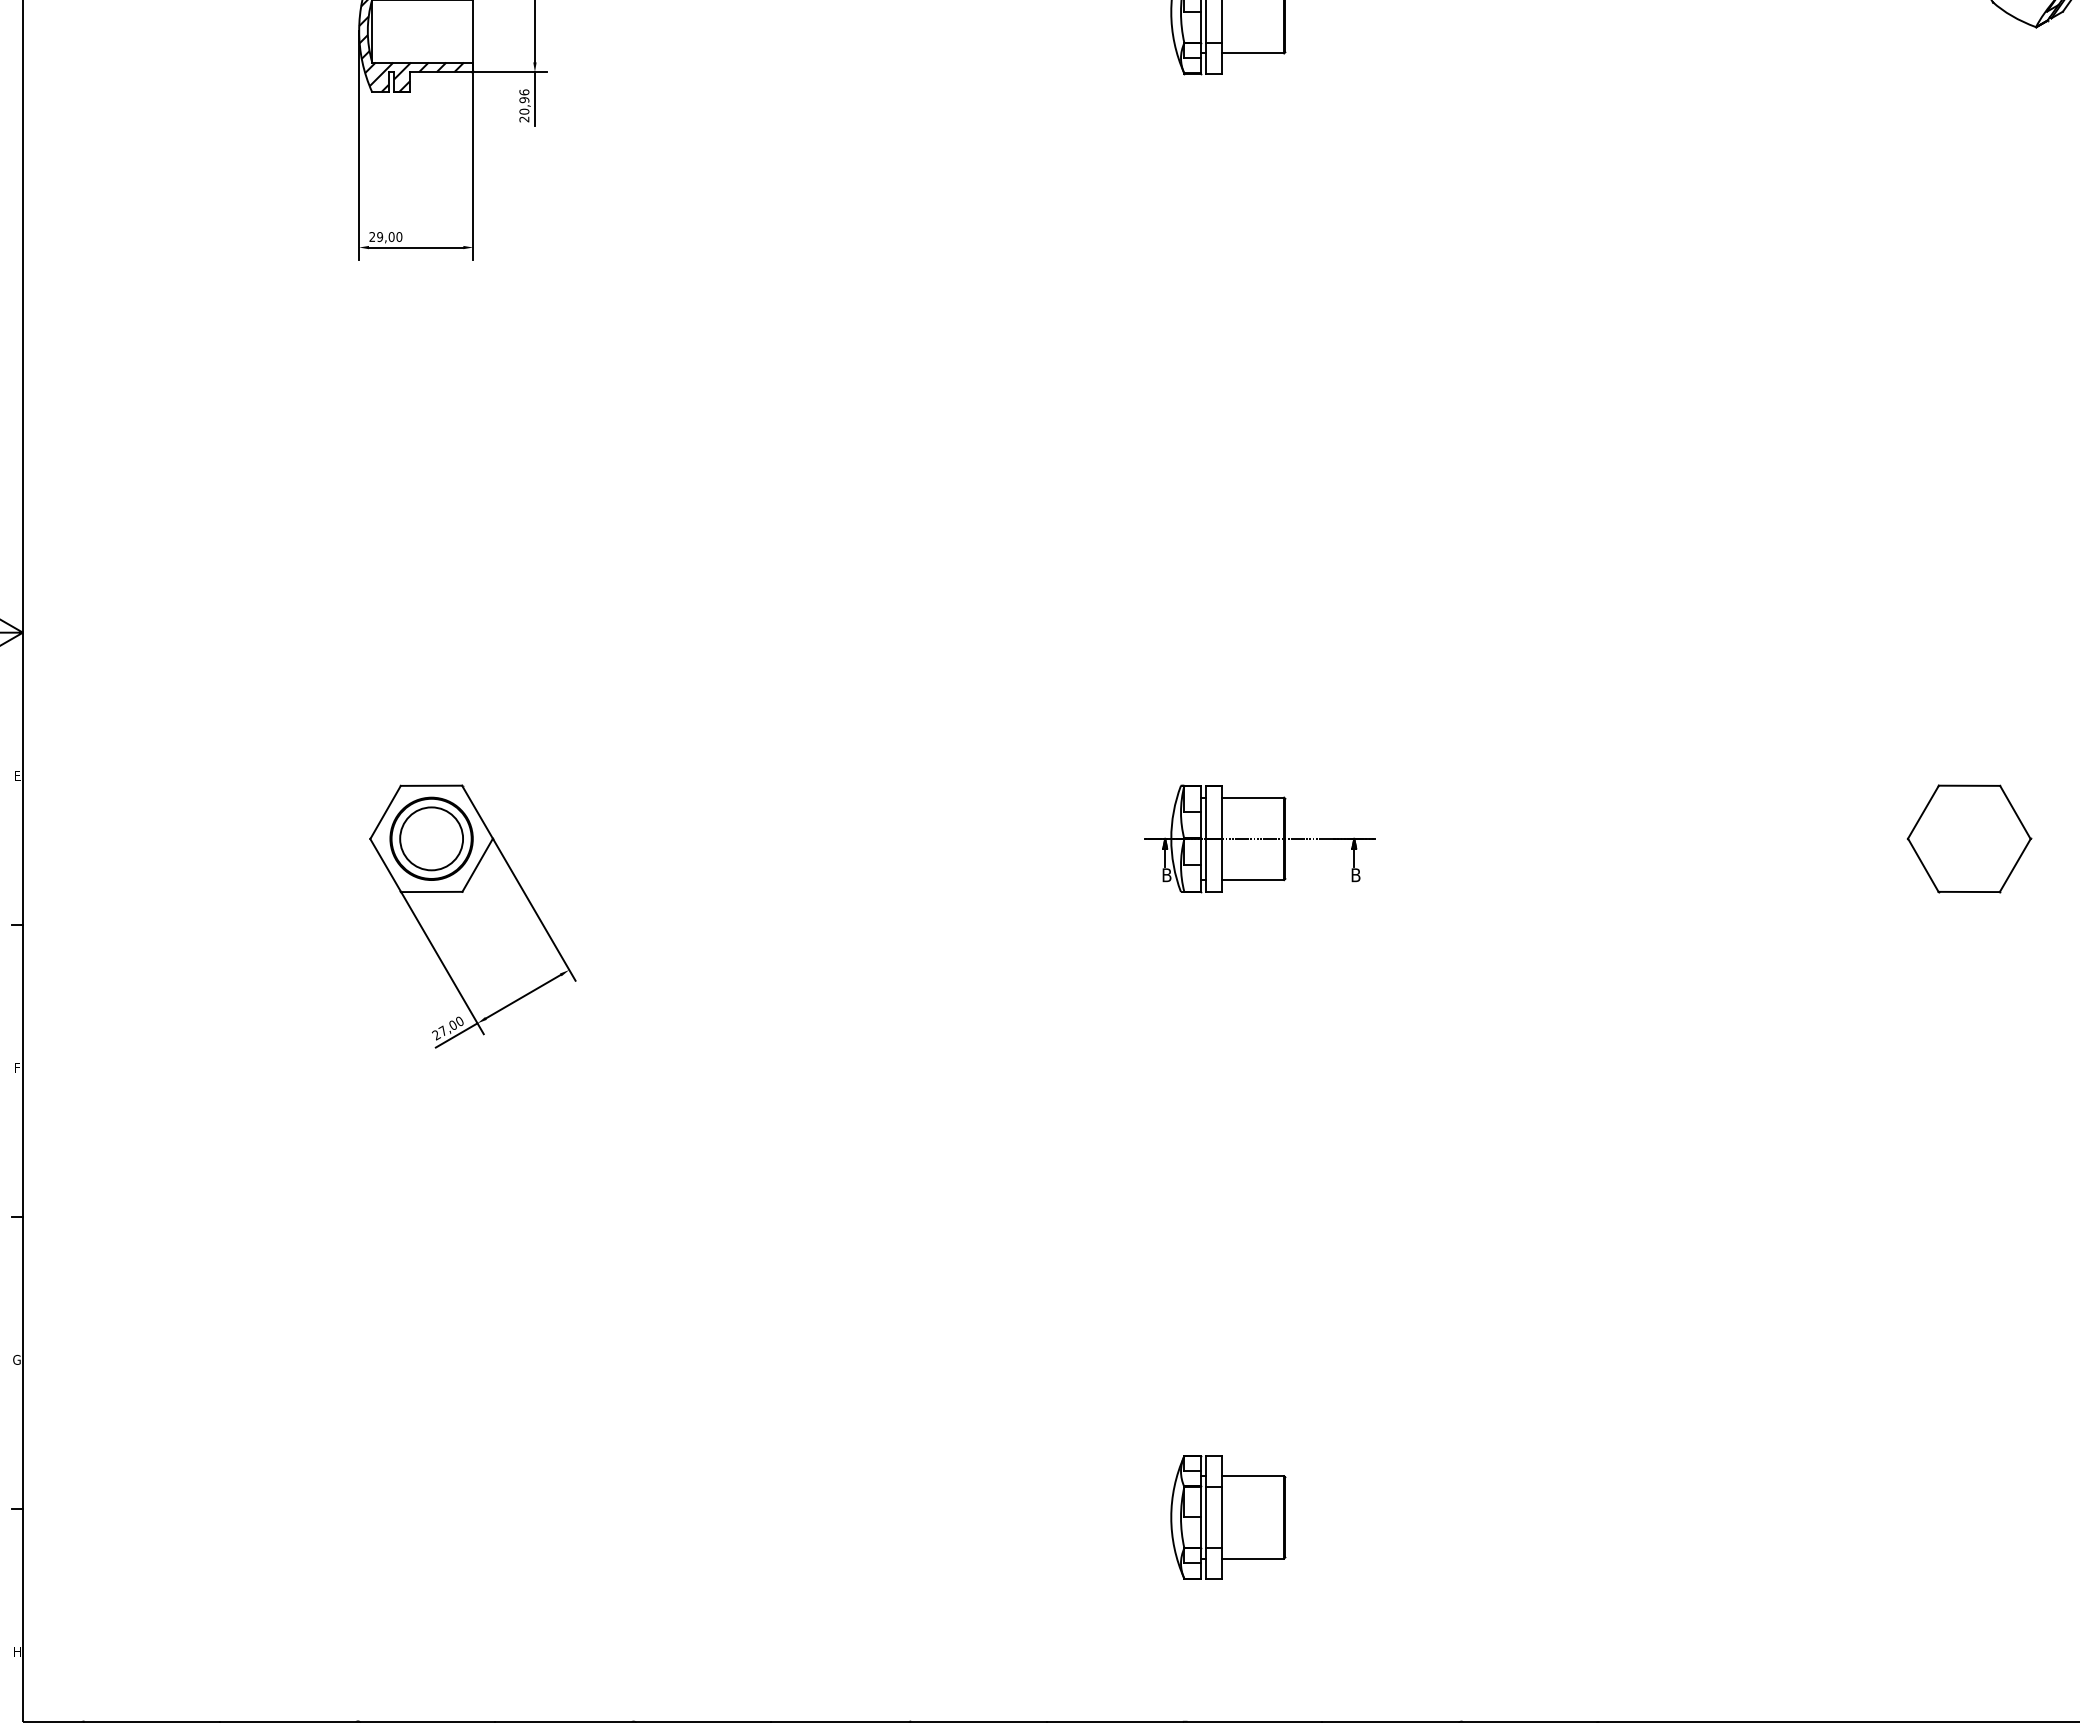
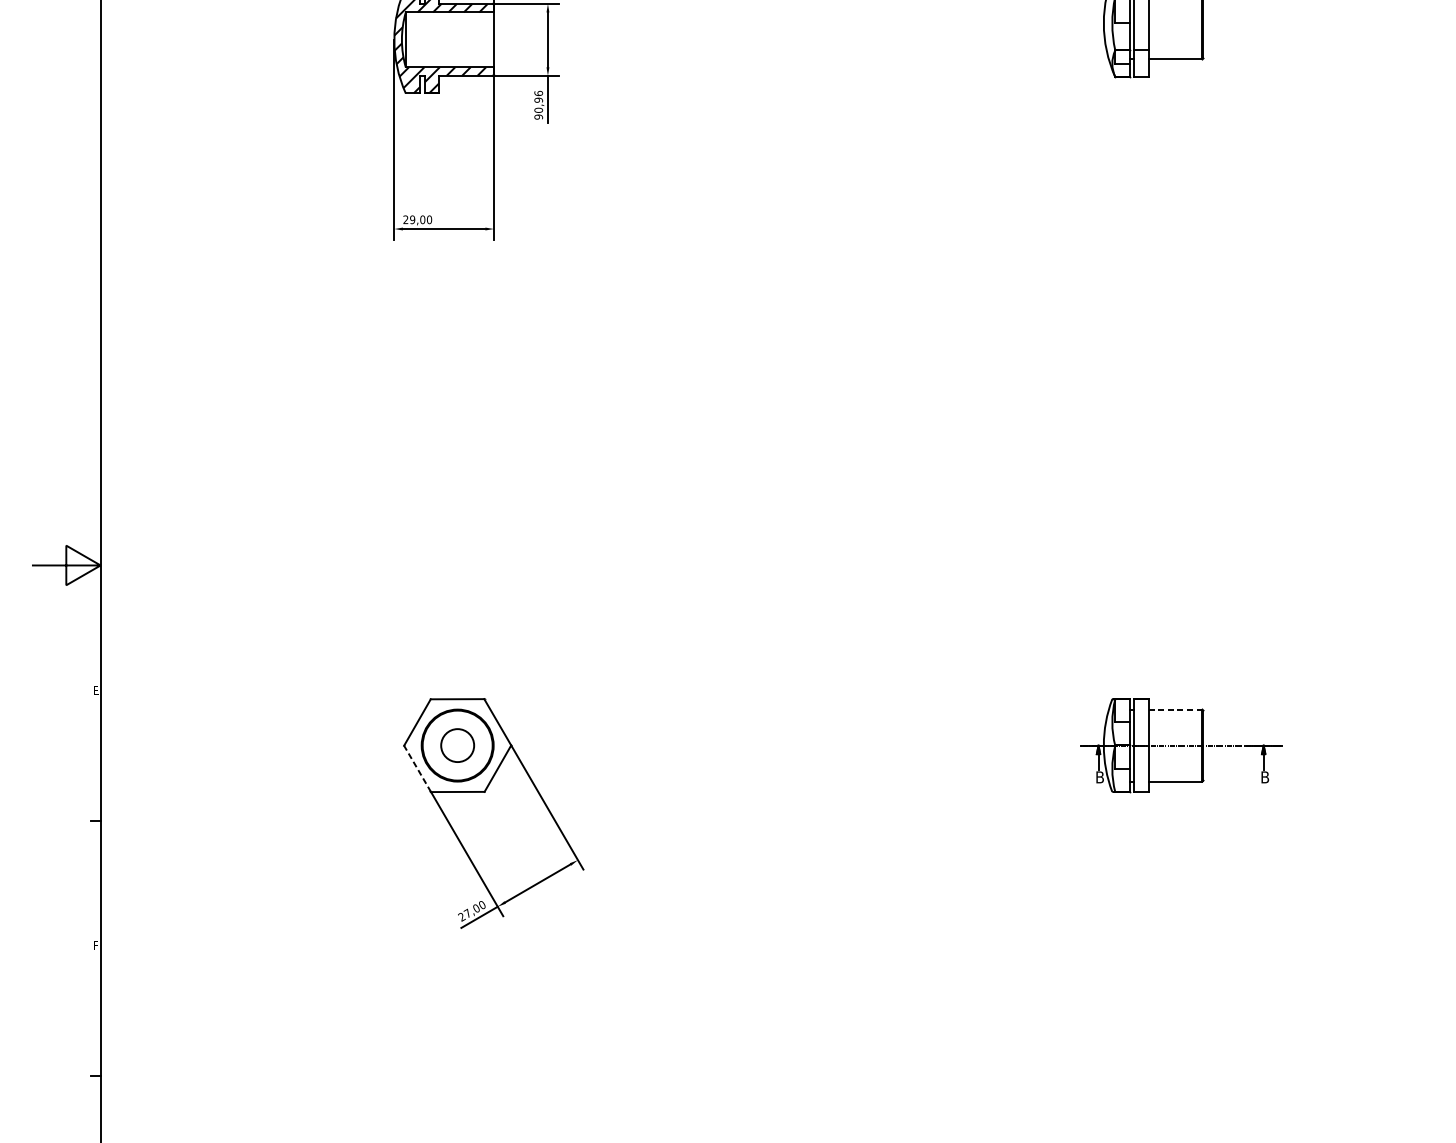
text: (524, 119) -> (538, 117), 20,96 -> 90,96
line: (1253, 797) -> (1175, 709), solid -> dashed
circle: (431, 838) -> (457, 745), size x0.6
line: (385, 865) -> (417, 768), solid -> dashed

